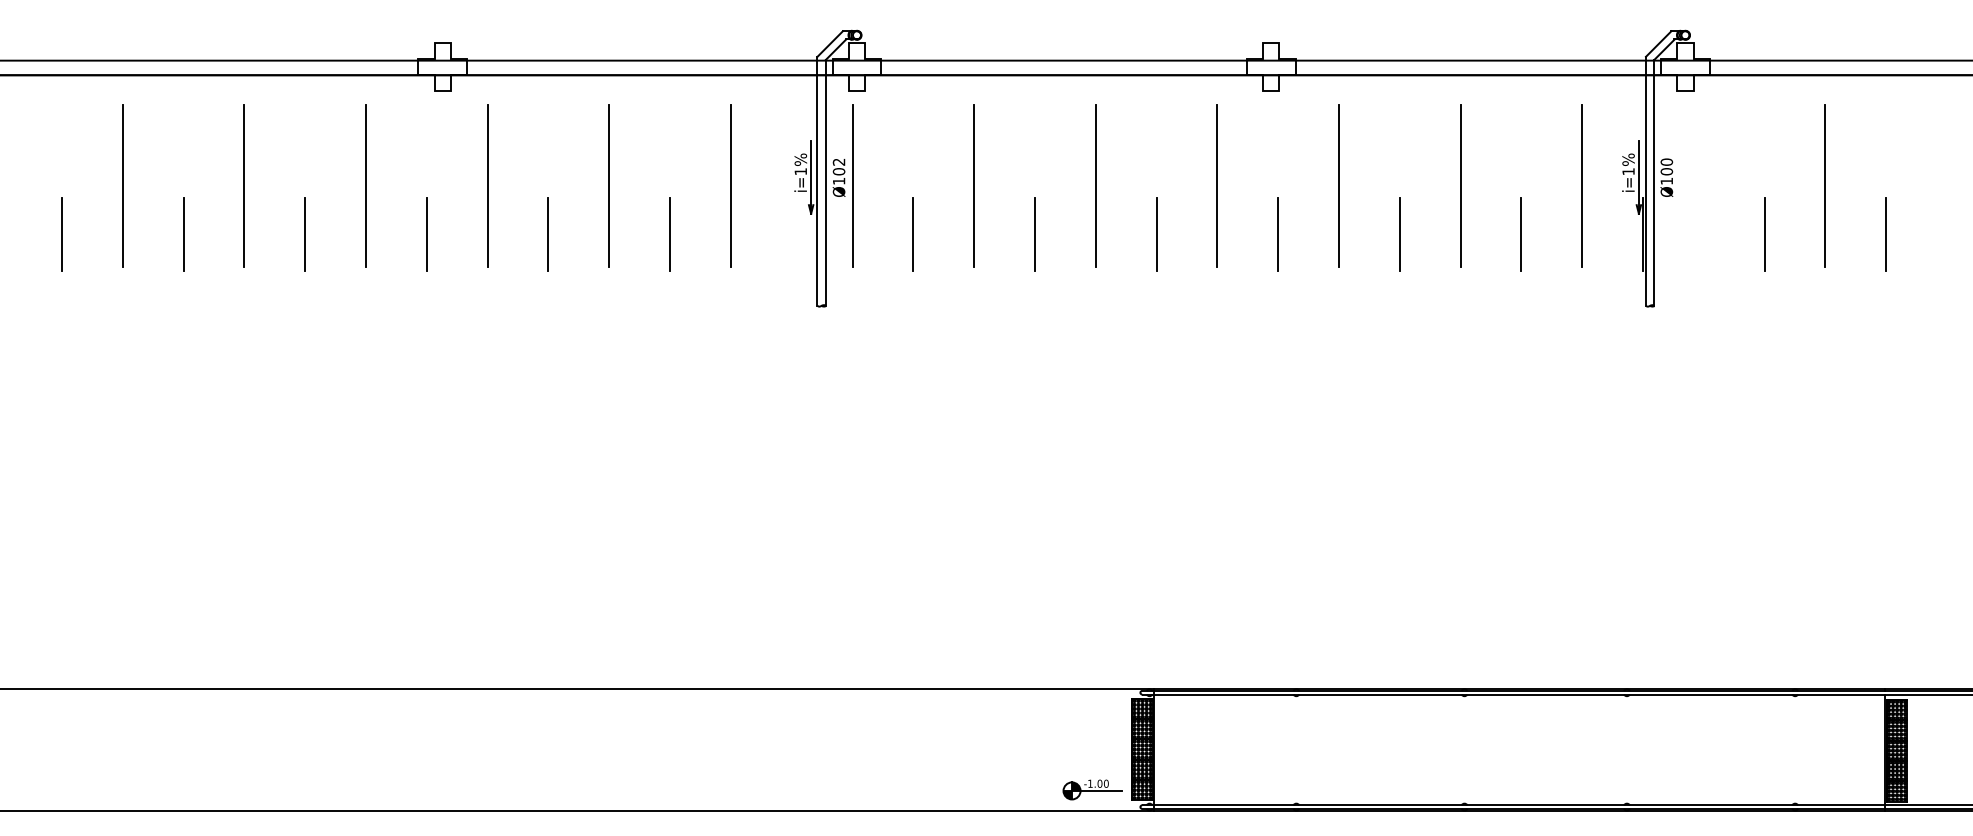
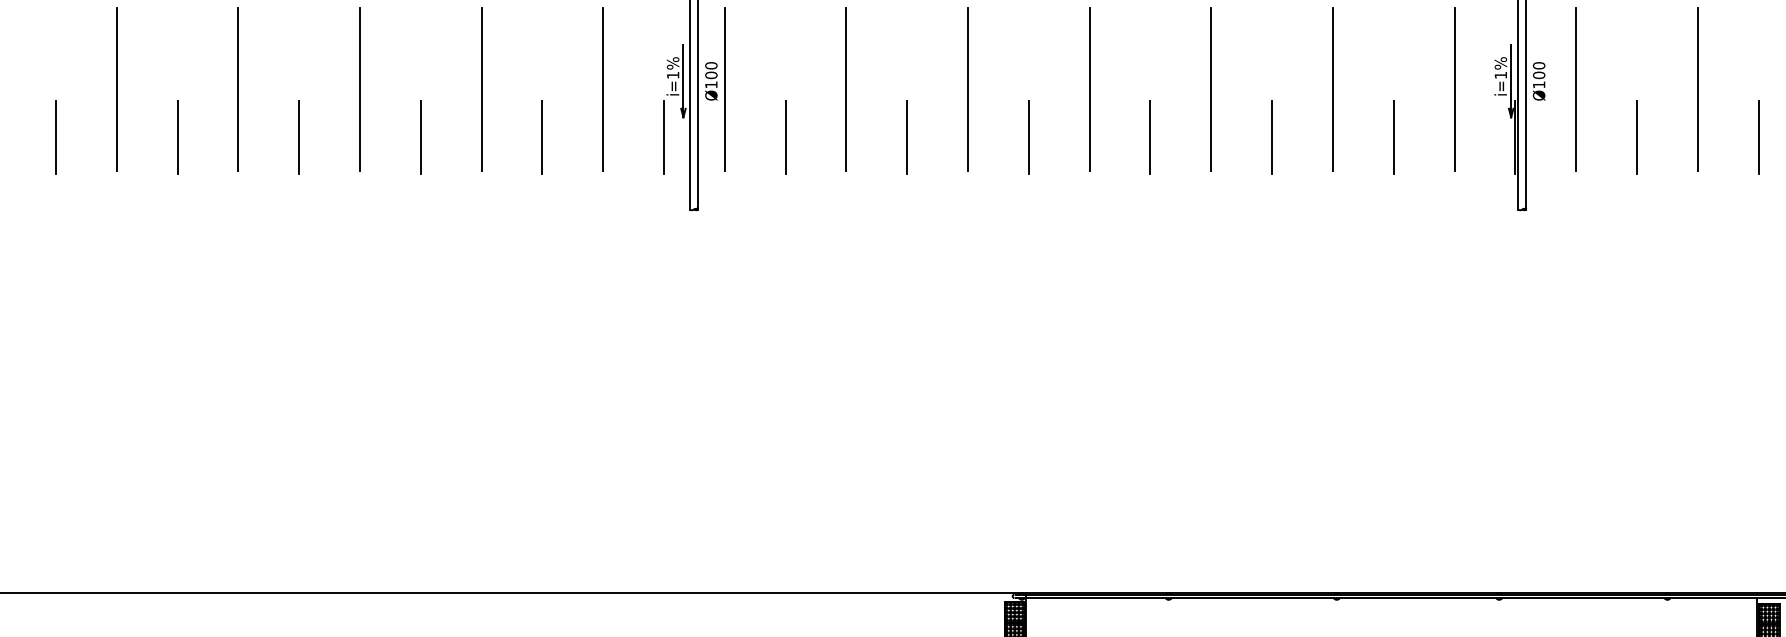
text: (838, 161) -> (710, 65), Ø102 -> Ø100
line: (1703, 185) -> (1575, 89), added
line: (791, 233) -> (663, 137), added

